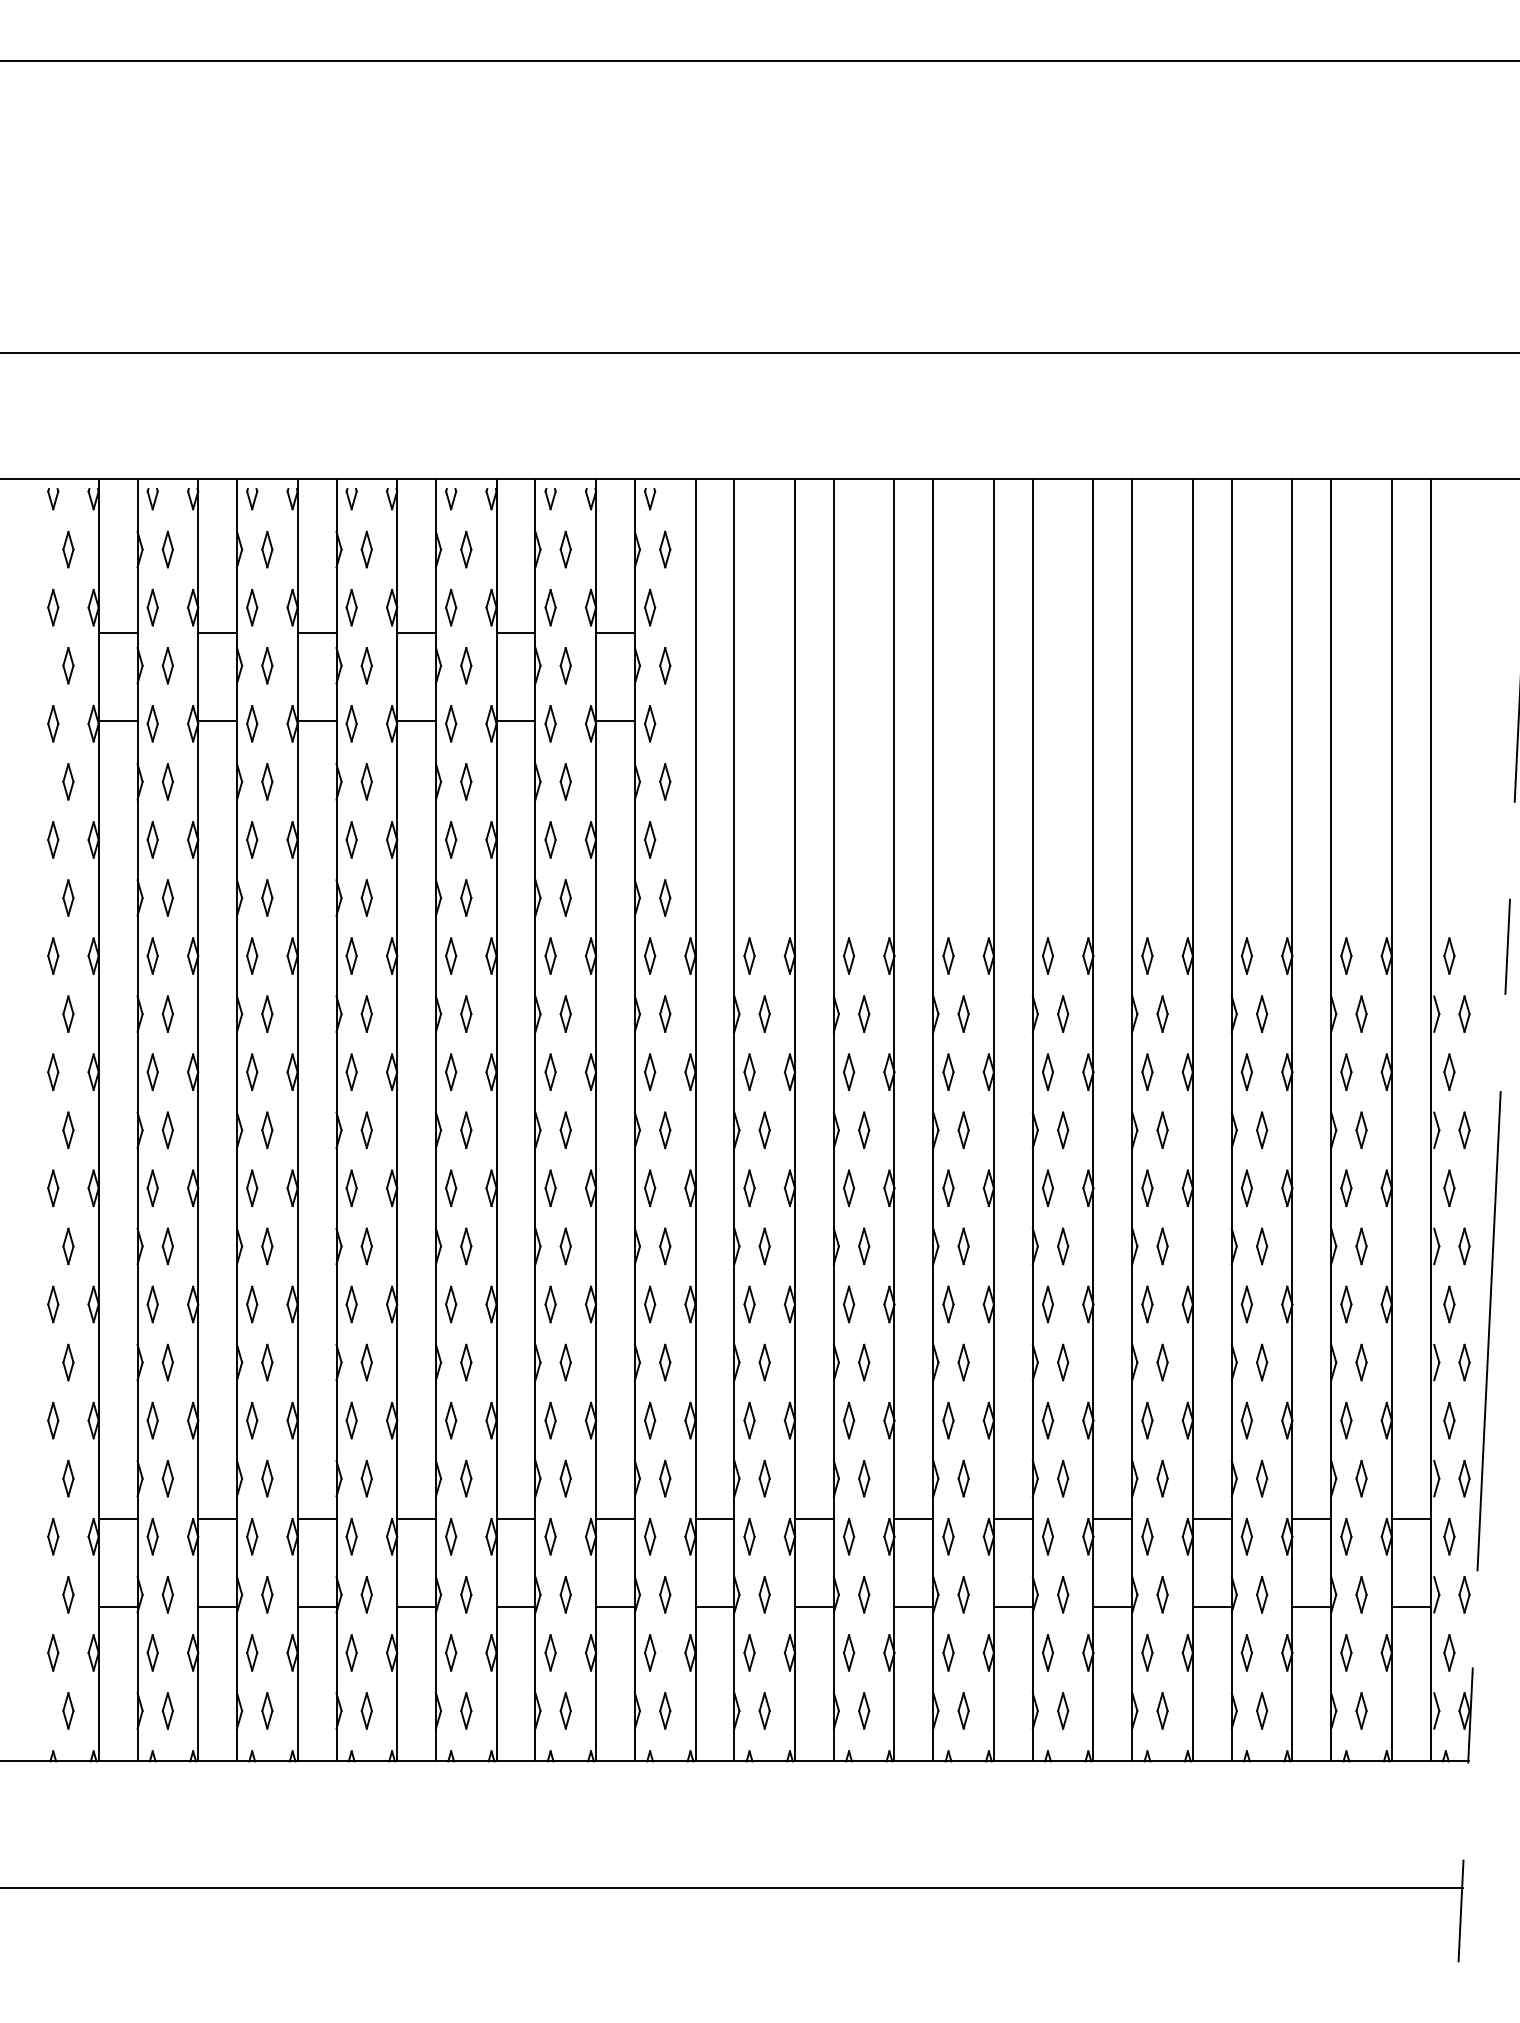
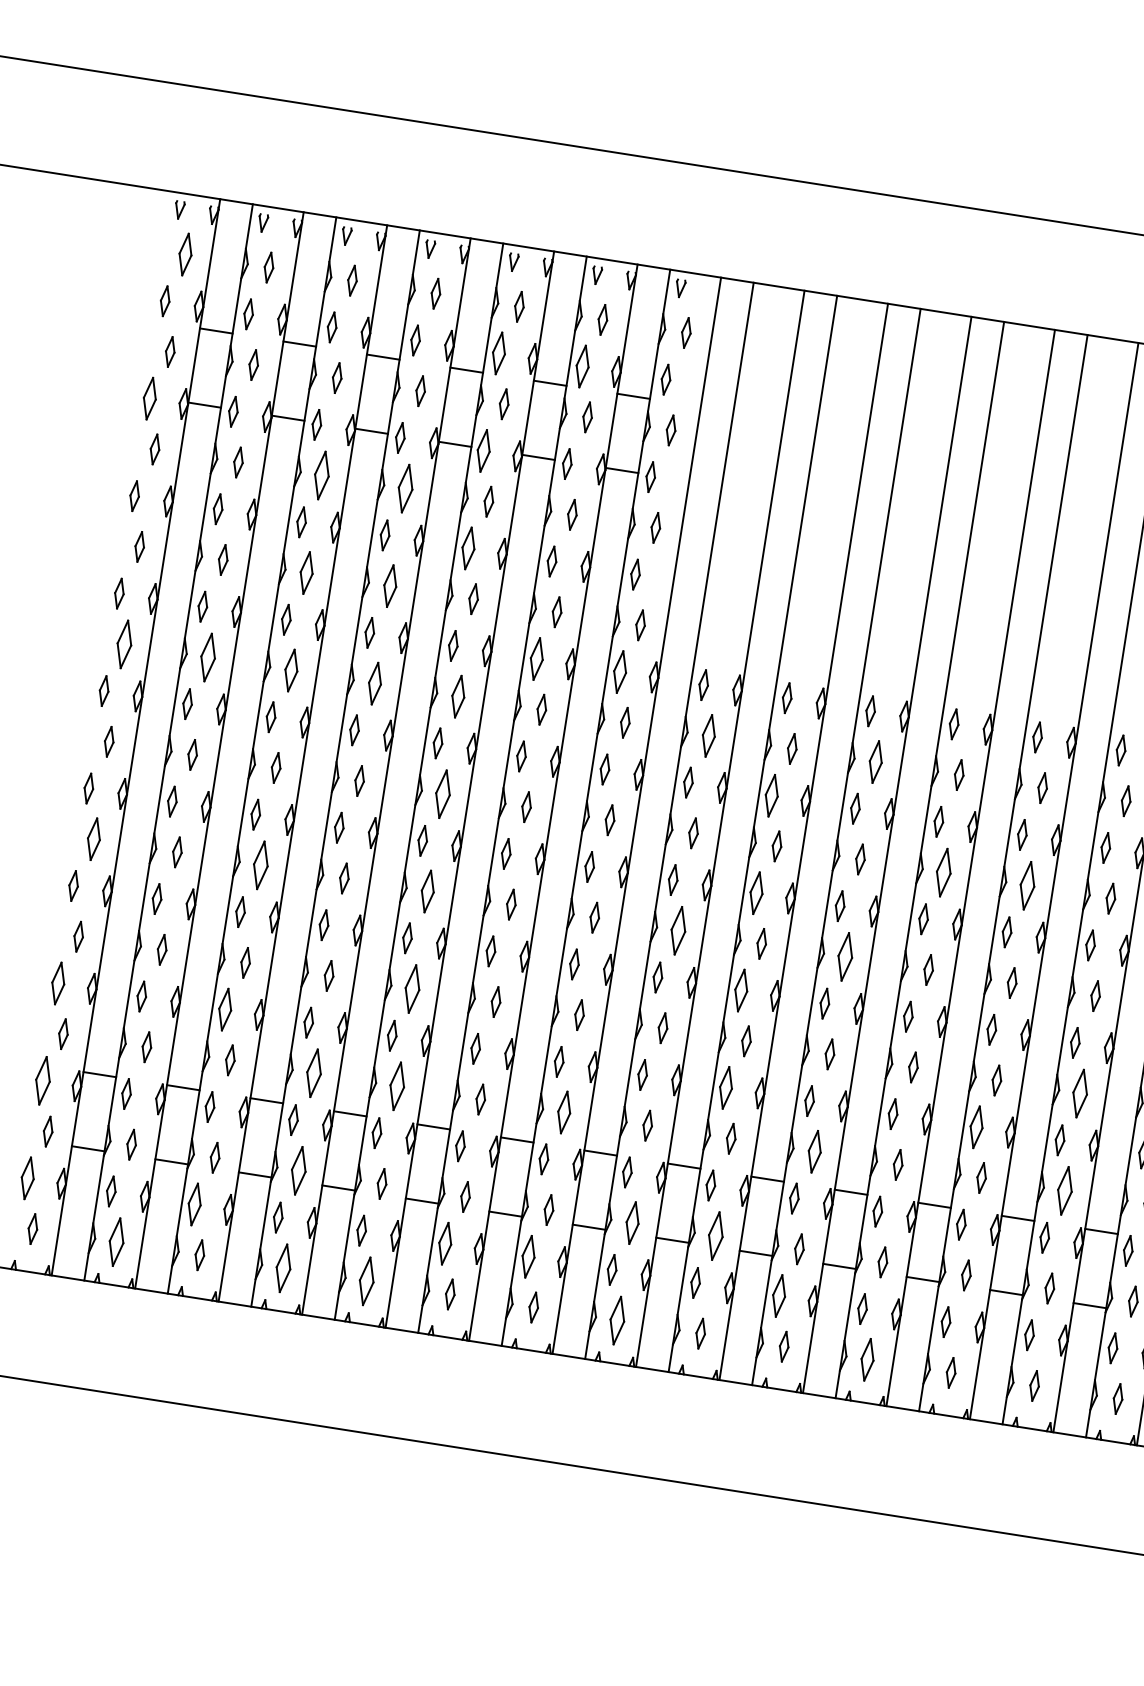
part: (68, 549) -> (185, 254), size x1.4
part: (451, 607) -> (499, 353), size x1.4
part: (550, 607) -> (582, 366), size x1.4
part: (53, 723) -> (150, 398), size x1.4
part: (451, 723) -> (484, 450), size x1.4
part: (267, 781) -> (322, 475), size x1.6
part: (366, 781) -> (405, 488), size x1.6
part: (451, 839) -> (468, 548), size x1.4
part: (267, 897) -> (306, 572), size x1.4
part: (366, 897) -> (389, 585), size x1.4
part: (550, 955) -> (536, 658), size x1.4
part: (650, 955) -> (620, 671), size x1.4
part: (68, 1013) -> (124, 643), size x1.6
part: (167, 1013) -> (207, 656), size x1.6
part: (267, 1013) -> (291, 669), size x1.4
part: (366, 1013) -> (374, 682), size x1.4
part: (466, 1013) -> (458, 696), size x1.4
part: (764, 1013) -> (708, 735), size x1.4
part: (963, 1013) -> (875, 761), size x1.4
part: (849, 1071) -> (772, 795), size x1.4
part: (466, 1129) -> (443, 793), size x1.6
part: (1063, 1129) -> (944, 871), size x1.6
part: (1162, 1129) -> (1027, 884), size x1.6
part: (849, 1187) -> (757, 892), size x1.4
part: (68, 1246) -> (94, 839), size x1.4
part: (267, 1246) -> (261, 865), size x1.6
part: (466, 1246) -> (428, 891), size x1.4
part: (764, 1246) -> (678, 930), size x1.6
part: (963, 1246) -> (845, 956), size x1.6
part: (849, 1304) -> (741, 990), size x1.4
part: (466, 1362) -> (412, 989), size x1.6
part: (1262, 1362) -> (1080, 1093), size x1.6
part: (53, 1420) -> (58, 983), size x1.4
part: (252, 1420) -> (225, 1009), size x1.4
part: (849, 1420) -> (726, 1088), size x1.4
part: (1147, 1420) -> (976, 1127), size x1.4
part: (366, 1478) -> (313, 1073), size x1.6
part: (466, 1478) -> (397, 1086), size x1.6
part: (665, 1478) -> (564, 1112), size x1.4
part: (963, 1478) -> (814, 1151), size x1.4
part: (1262, 1478) -> (1065, 1190), size x1.6
part: (53, 1536) -> (43, 1080), size x1.6
part: (366, 1594) -> (298, 1170), size x1.6
part: (764, 1594) -> (632, 1222), size x1.4
part: (864, 1594) -> (716, 1235), size x1.6
part: (53, 1652) -> (28, 1178), size x1.4
part: (252, 1652) -> (195, 1204), size x1.4
part: (550, 1652) -> (445, 1243), size x1.4
part: (650, 1652) -> (529, 1256), size x1.4
part: (948, 1652) -> (779, 1295), size x1.4
part: (167, 1710) -> (116, 1241), size x1.6
part: (366, 1710) -> (283, 1267), size x1.6
part: (466, 1710) -> (367, 1281), size x1.6
part: (764, 1710) -> (617, 1320), size x1.6
part: (1063, 1710) -> (868, 1359), size x1.4

